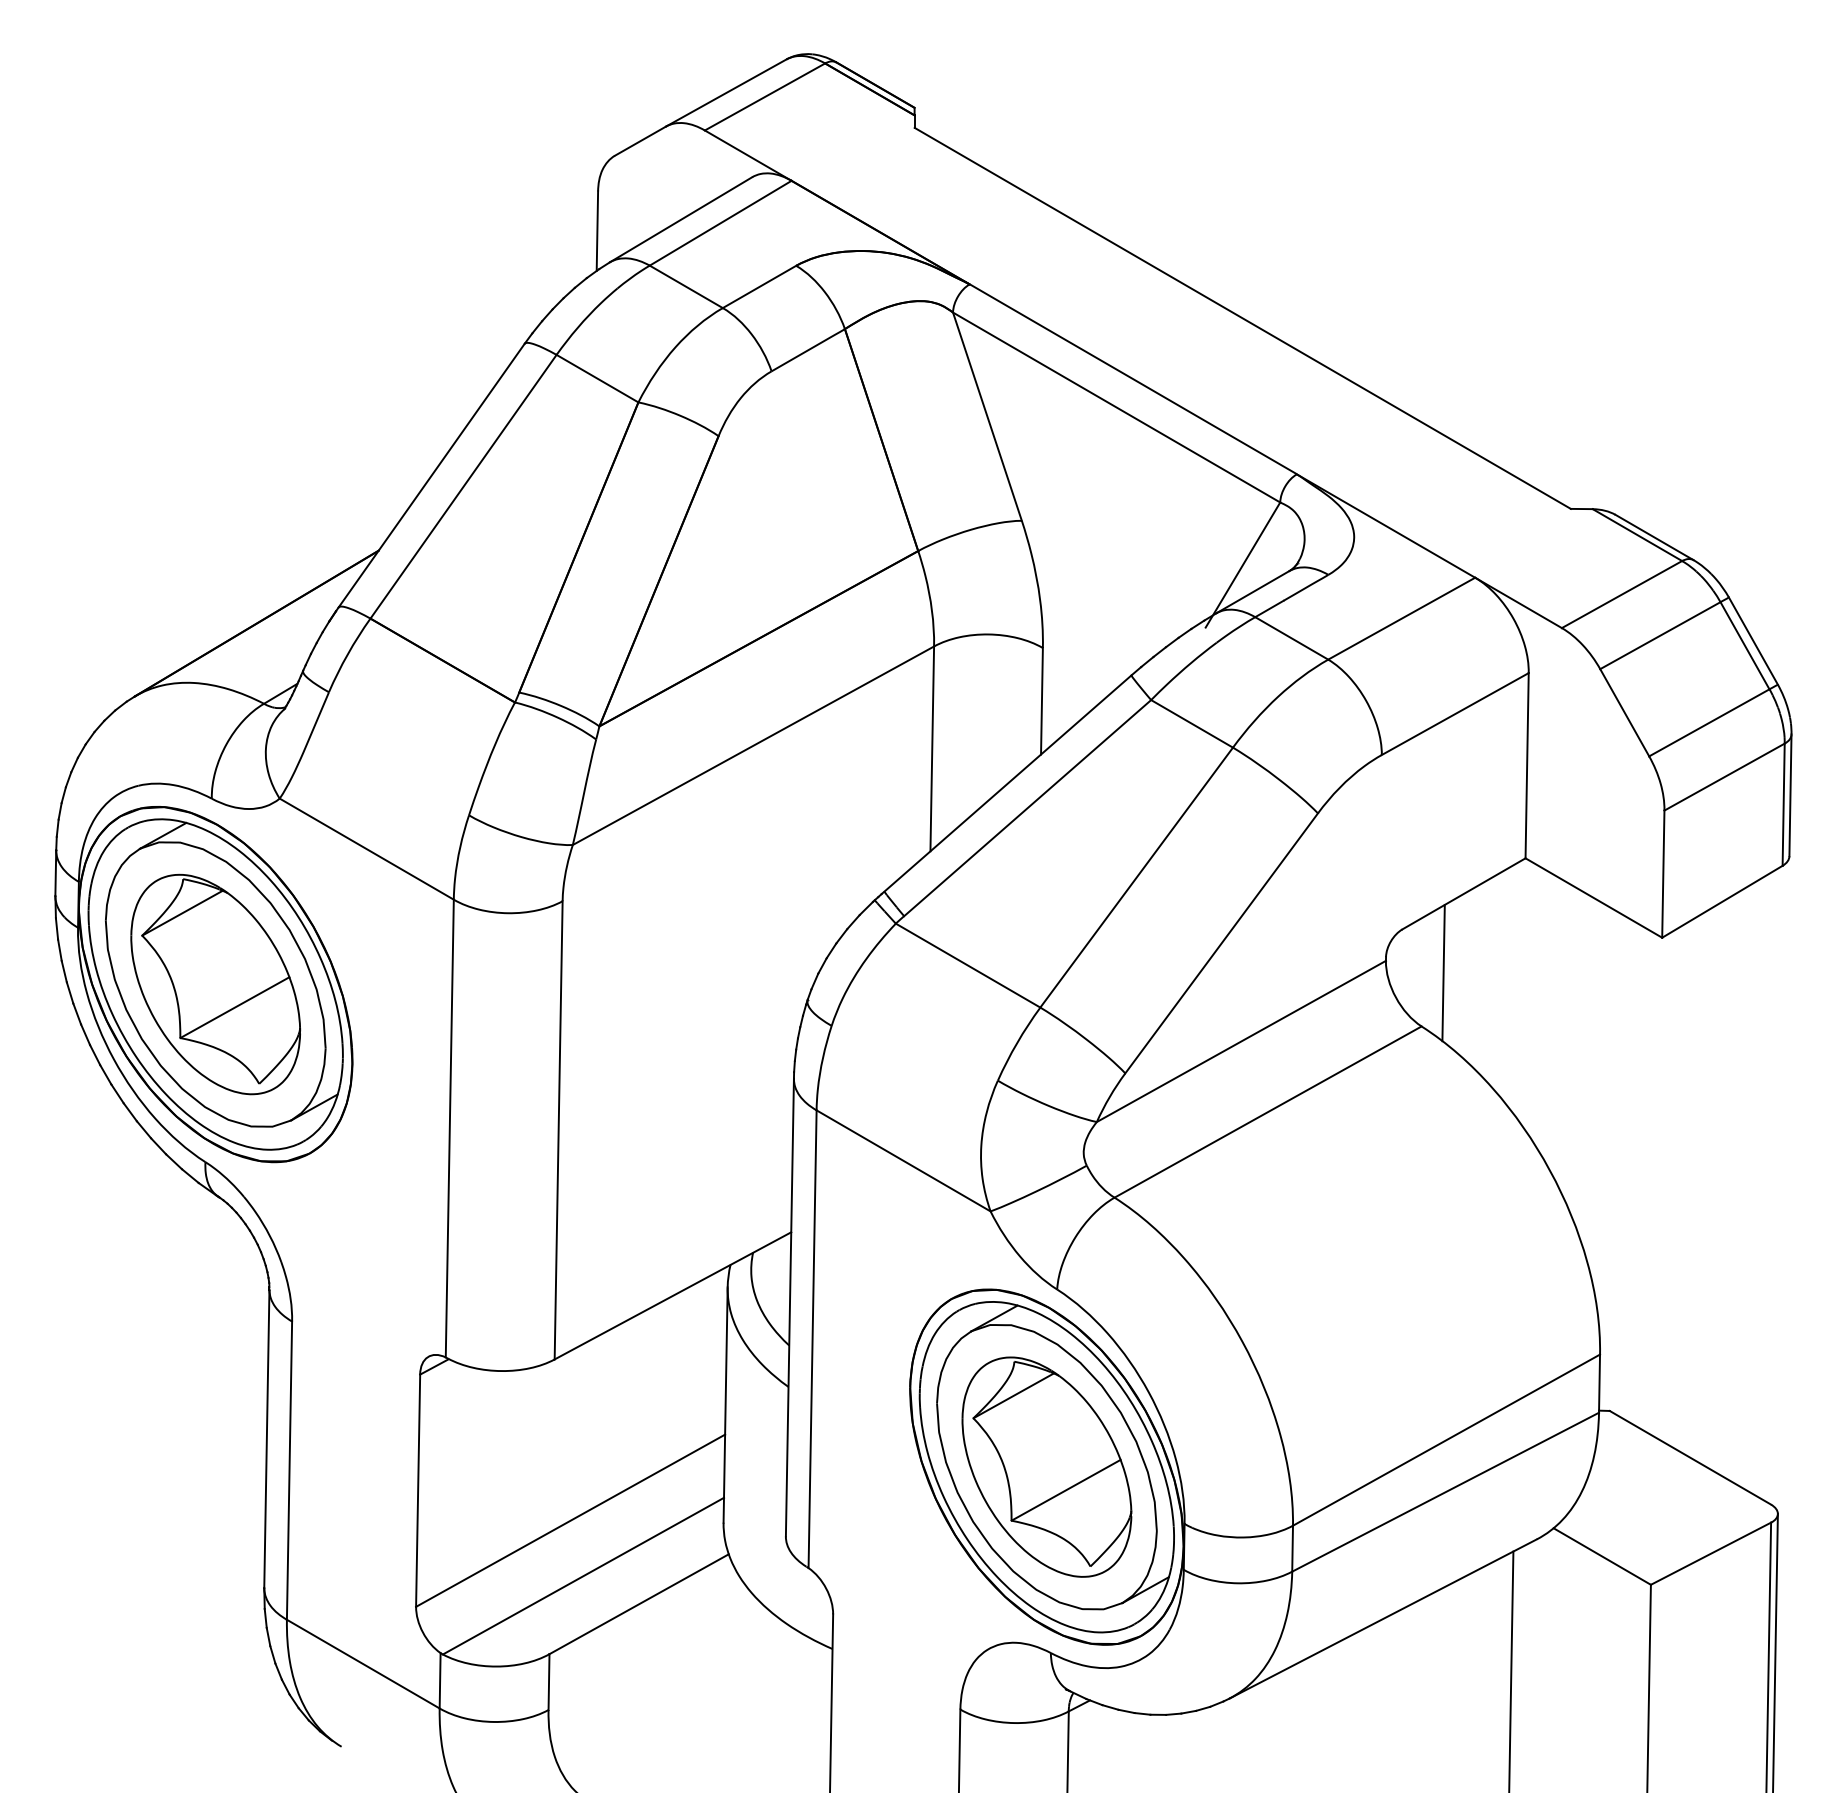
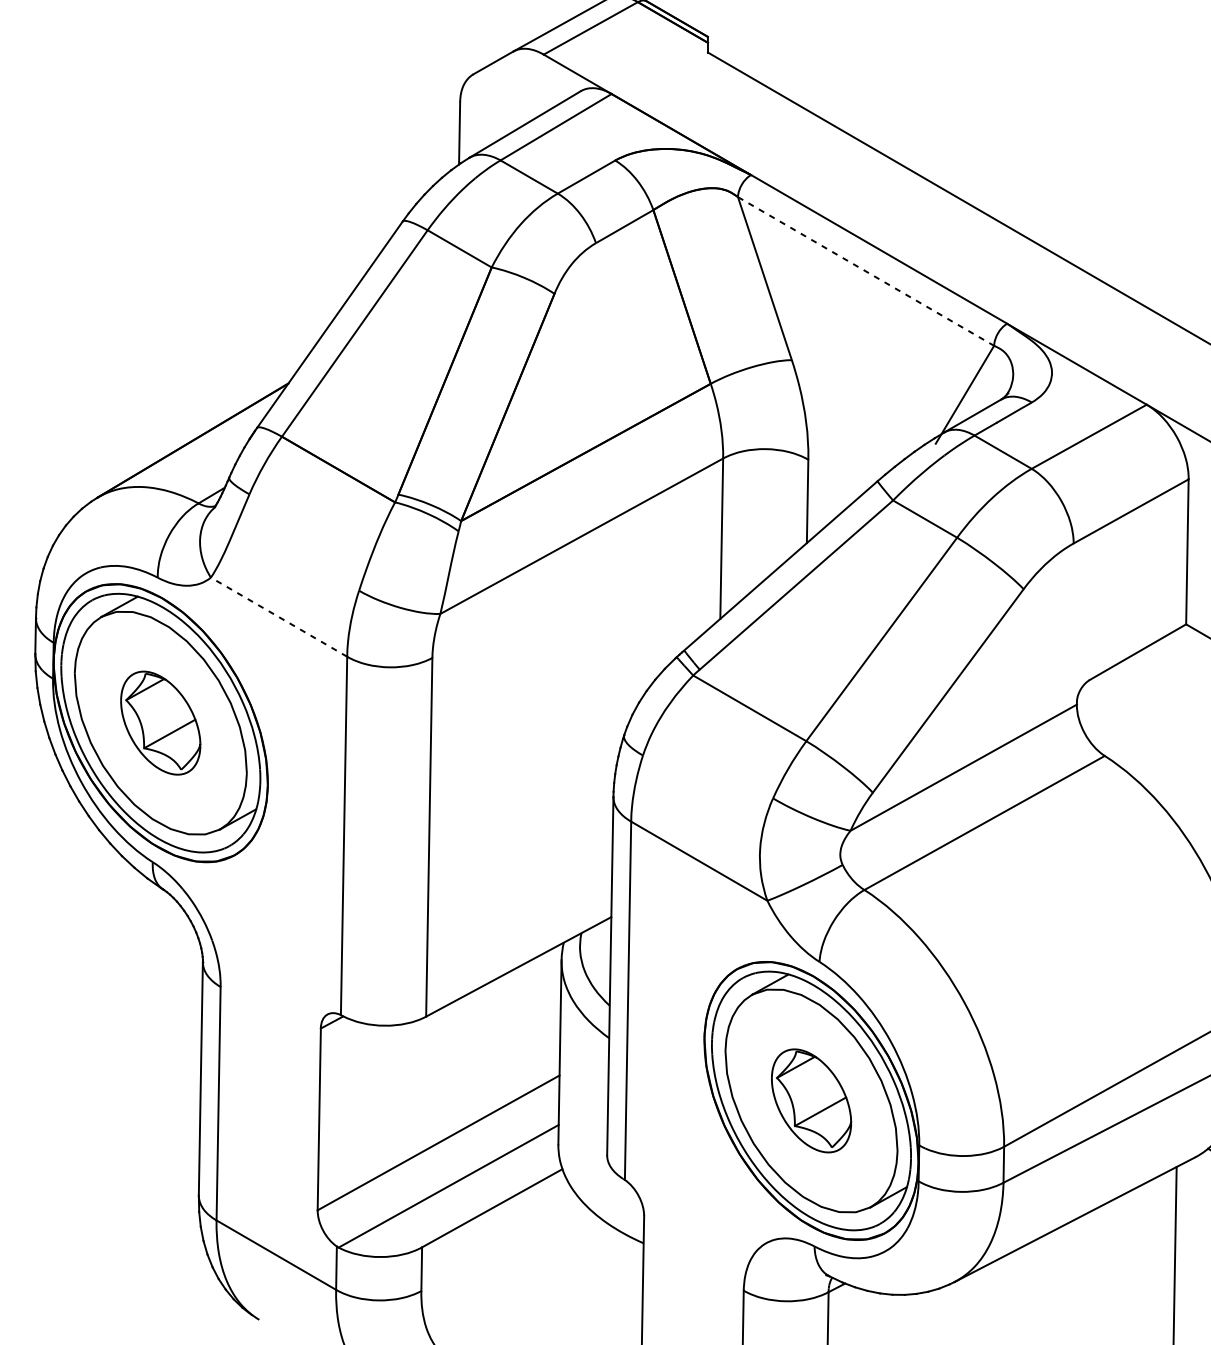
line: (1117, 407) -> (866, 271), solid -> dashed
line: (366, 849) -> (278, 617), solid -> dashed
line: (1443, 972) -> (1121, 713), removed
part: (215, 984) -> (160, 723), size x0.6
part: (1046, 1466) -> (811, 1100), size x0.6

